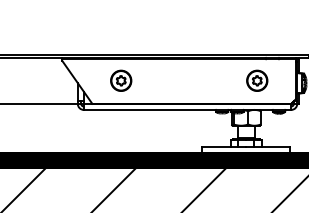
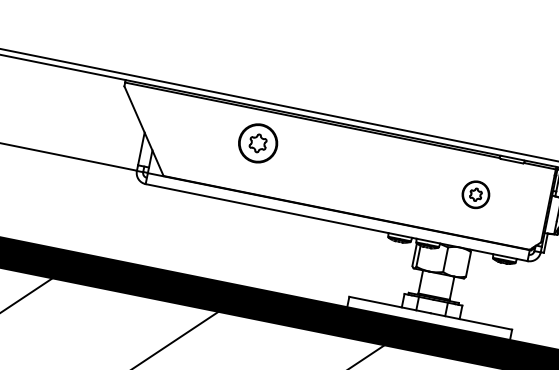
part: (121, 80) -> (258, 142), moved
part: (257, 80) -> (476, 194), size x0.7

